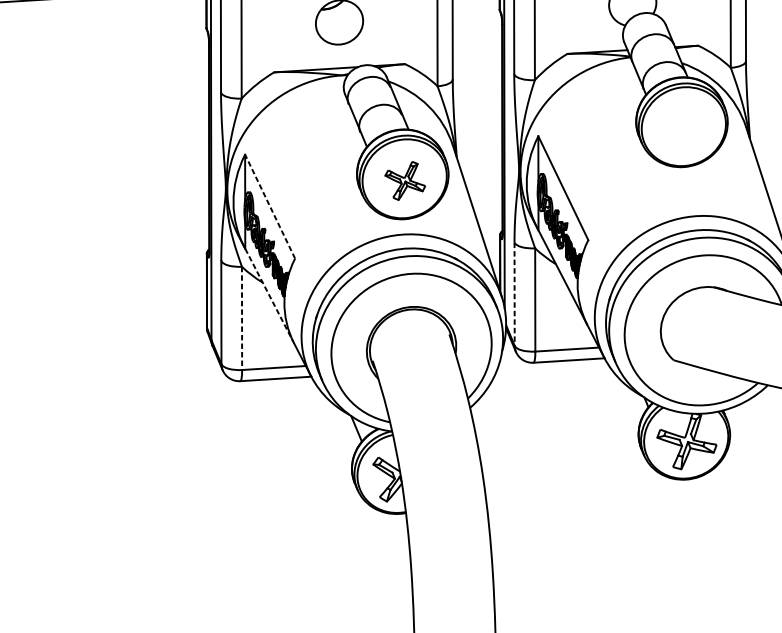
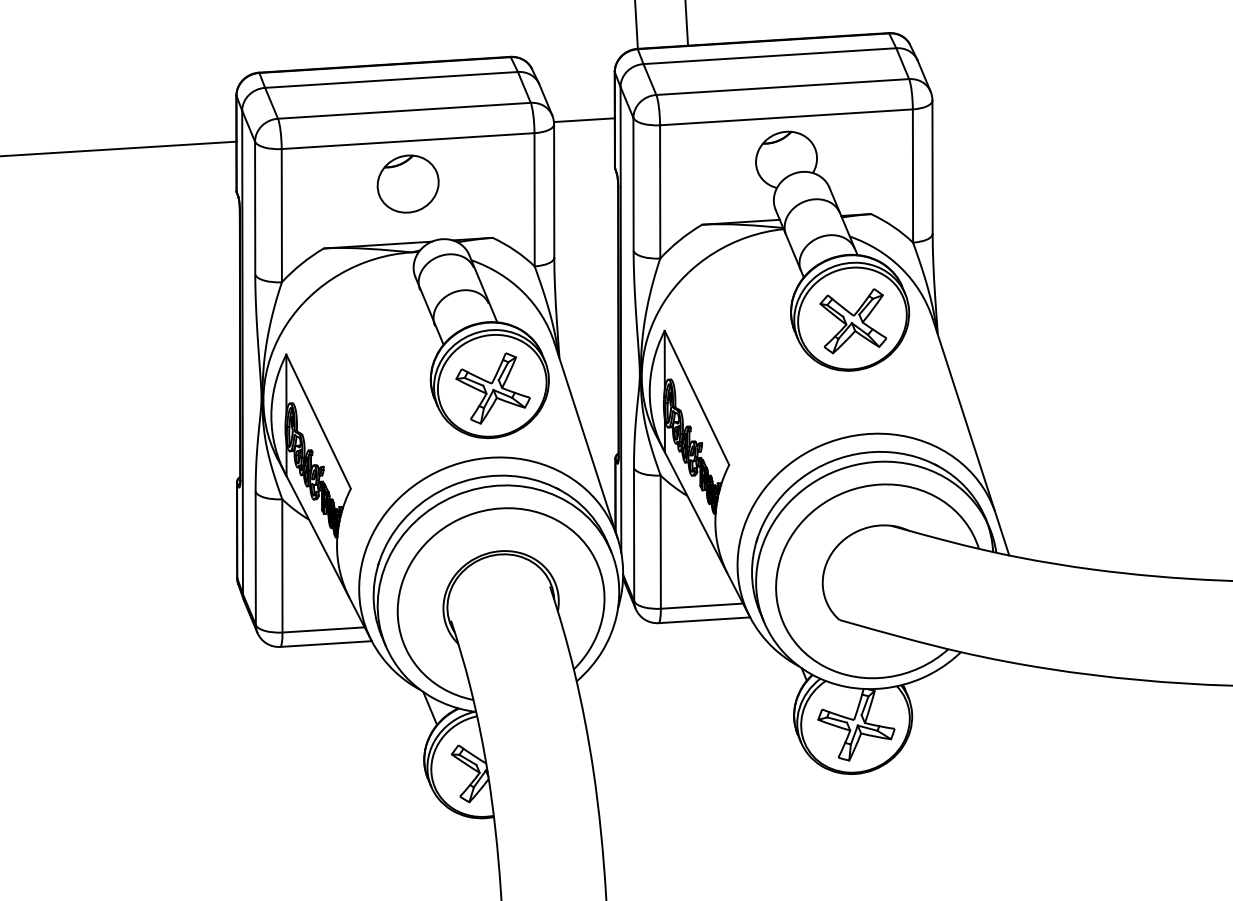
part: (683, 128) -> (852, 321), added
part: (404, 180) -> (492, 388), size x1.43
line: (270, 206) -> (318, 421), dashed -> solid
line: (514, 294) -> (634, 534), dashed -> solid
line: (269, 295) -> (317, 536), dashed -> solid
line: (242, 318) -> (282, 565), dashed -> solid

